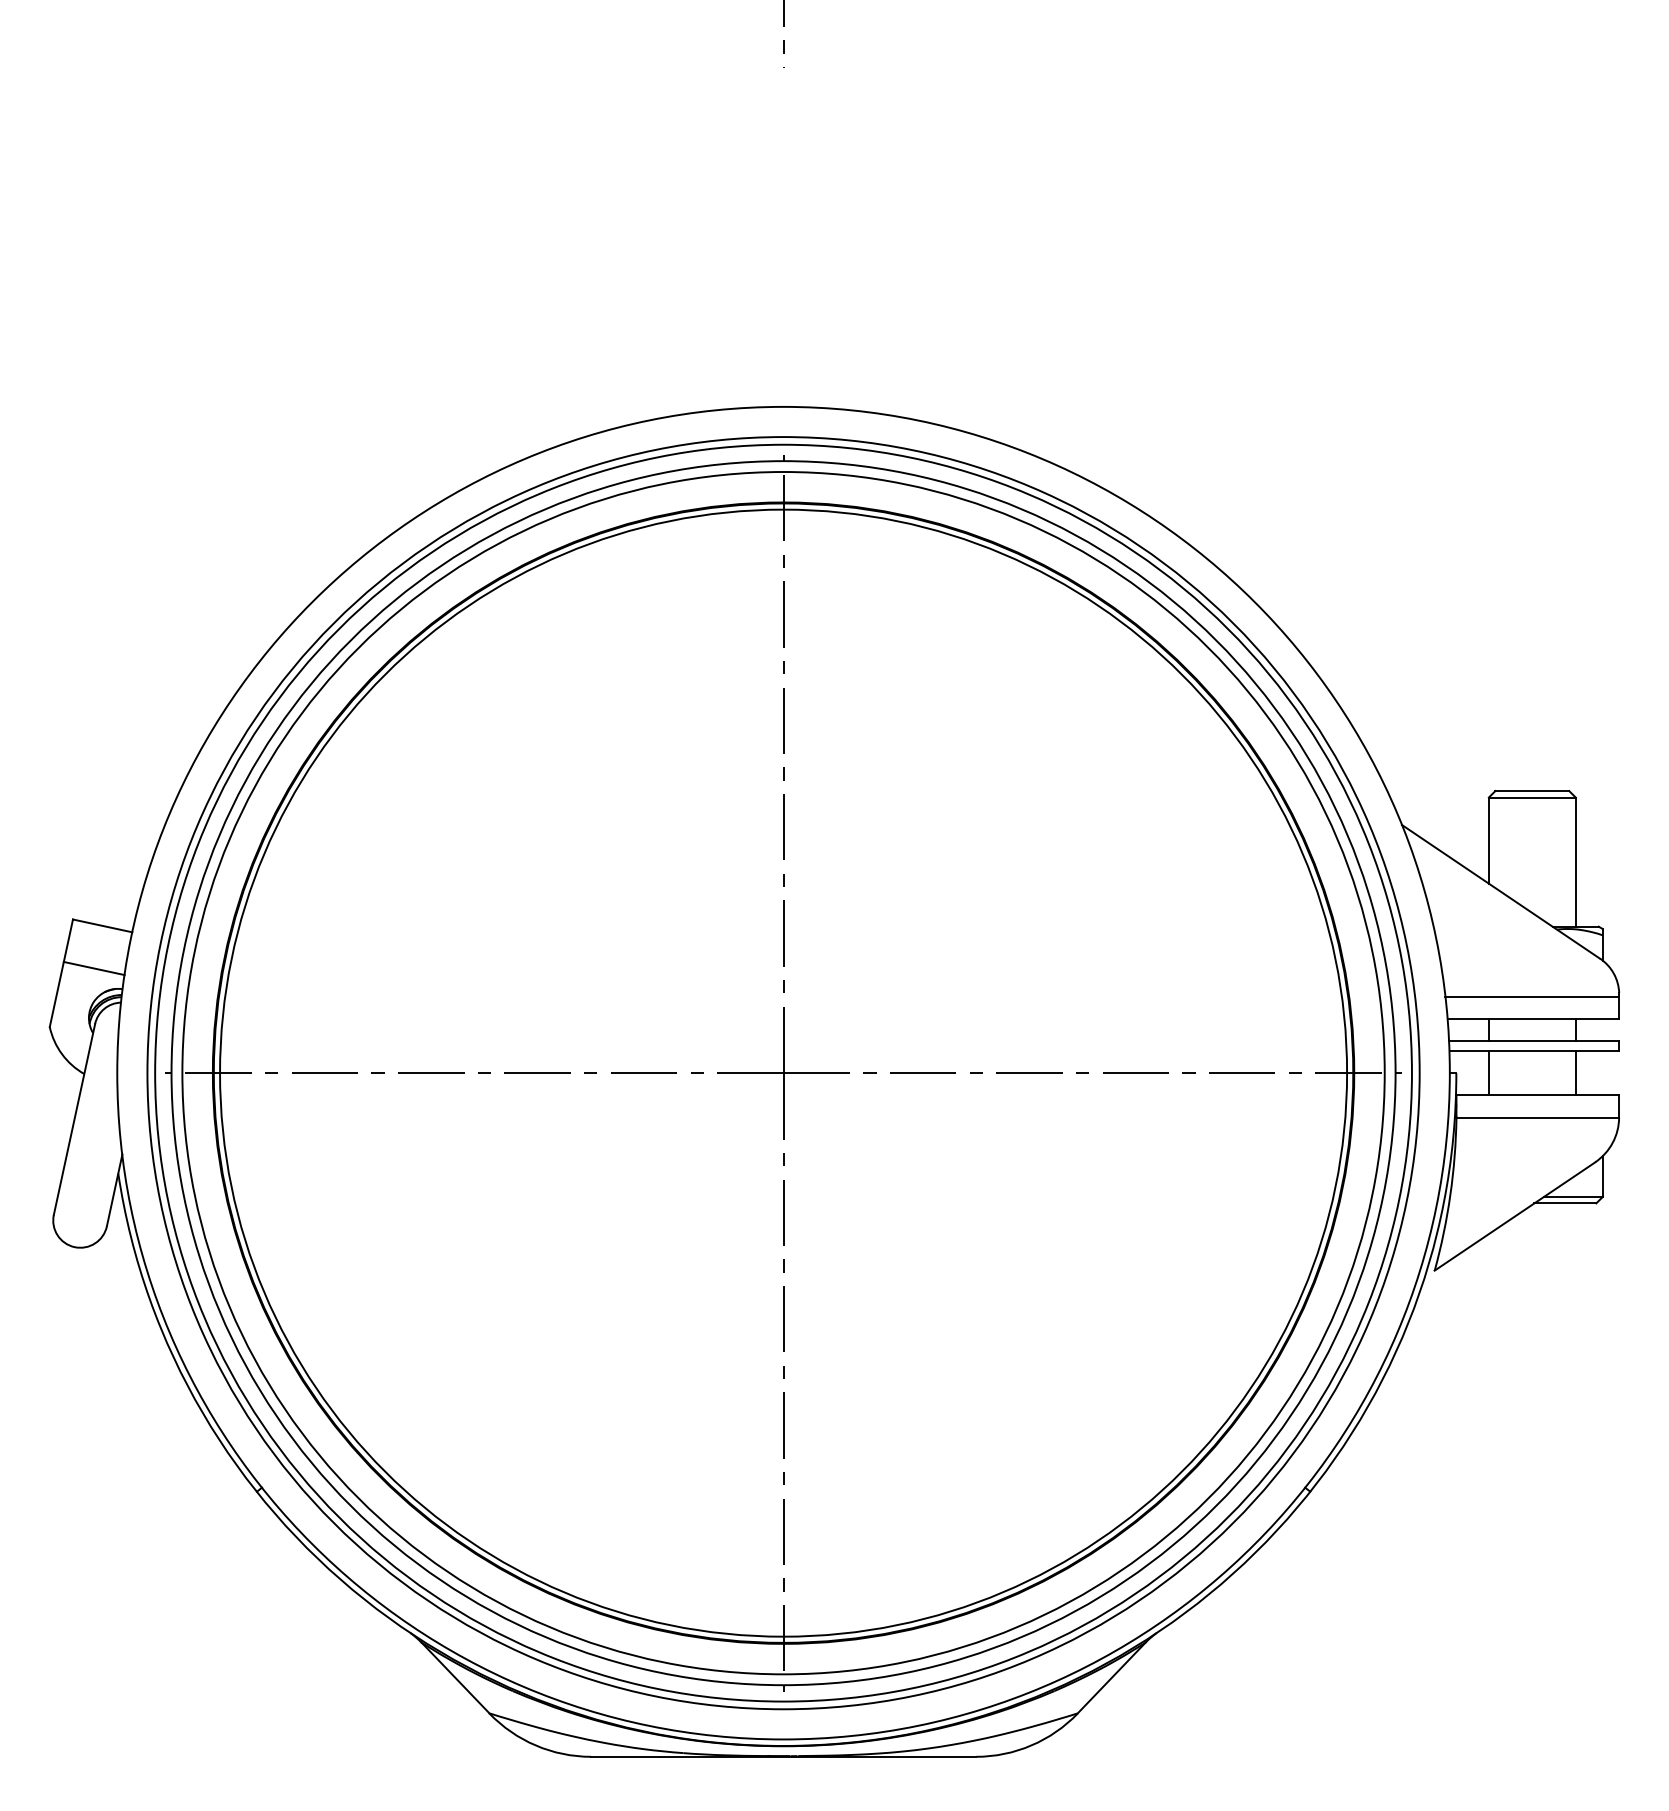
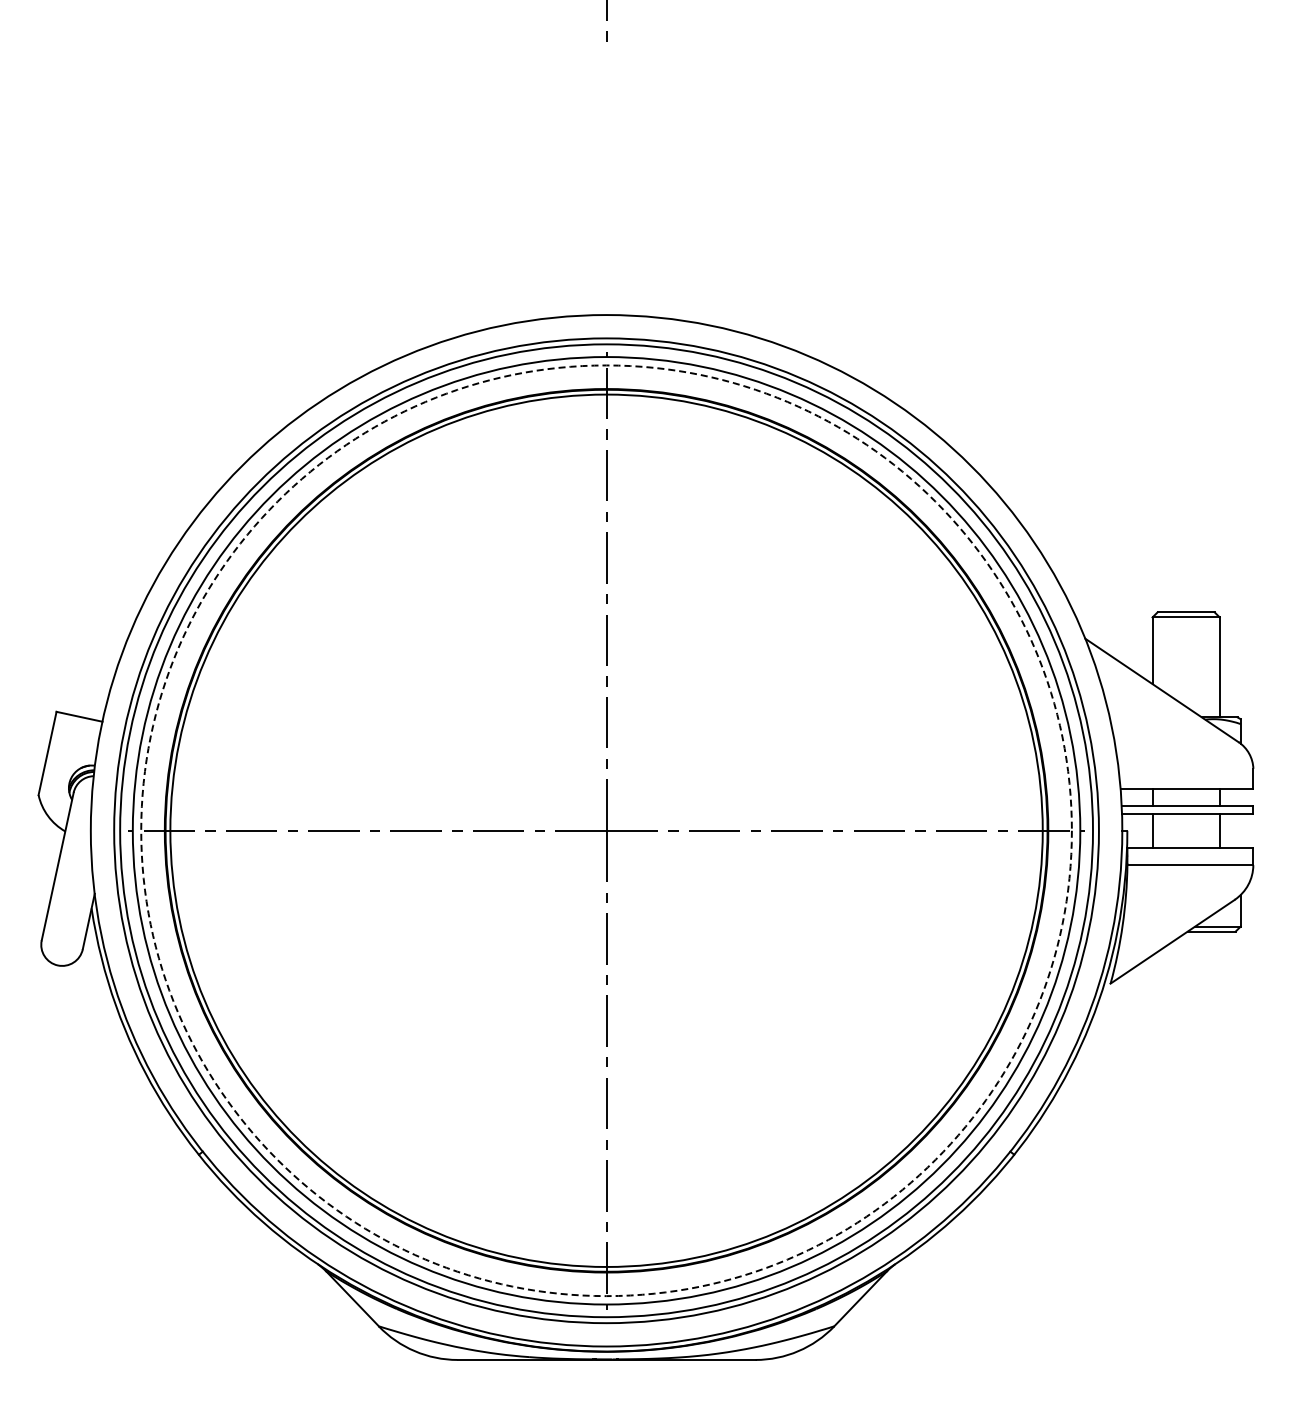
line: (93, 968) -> (72, 749), removed
line: (1531, 996) -> (1185, 771), removed
circle: (783, 1072) -> (606, 830), solid -> dashed

